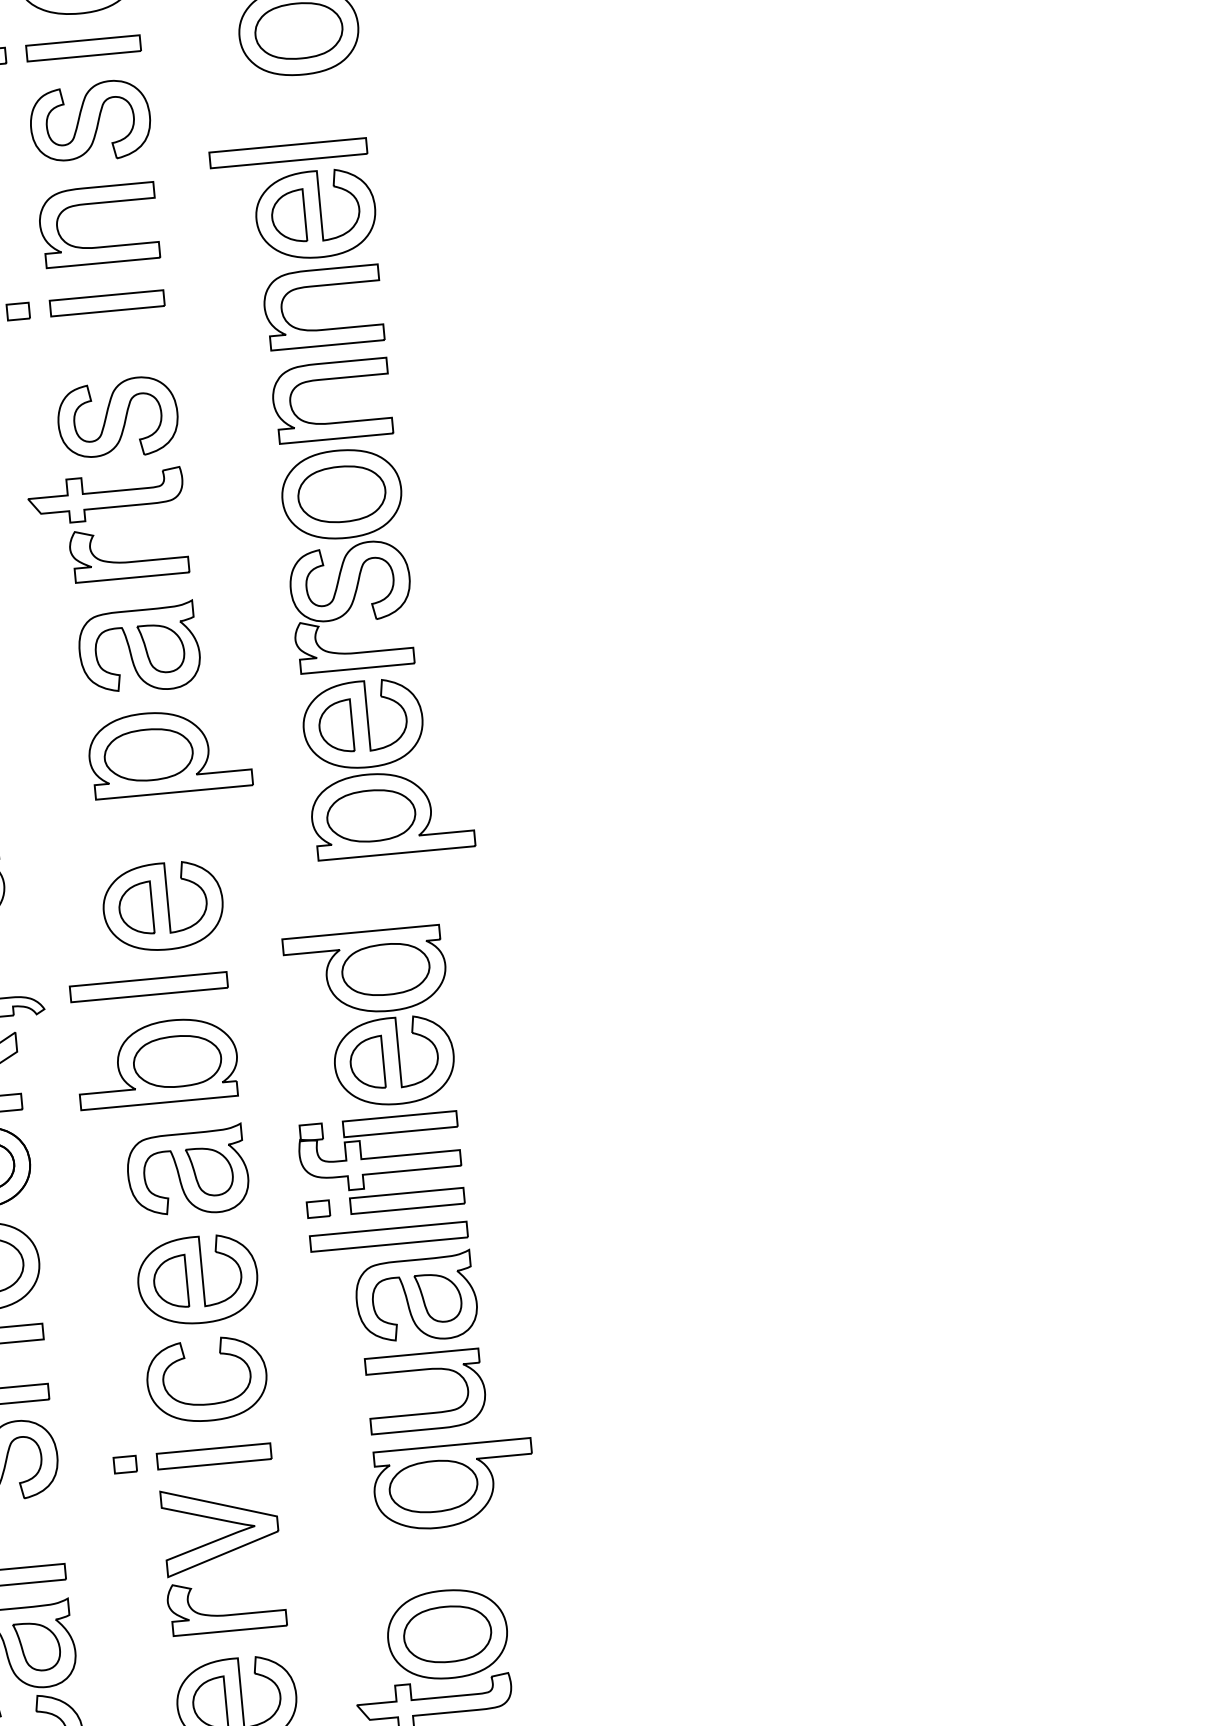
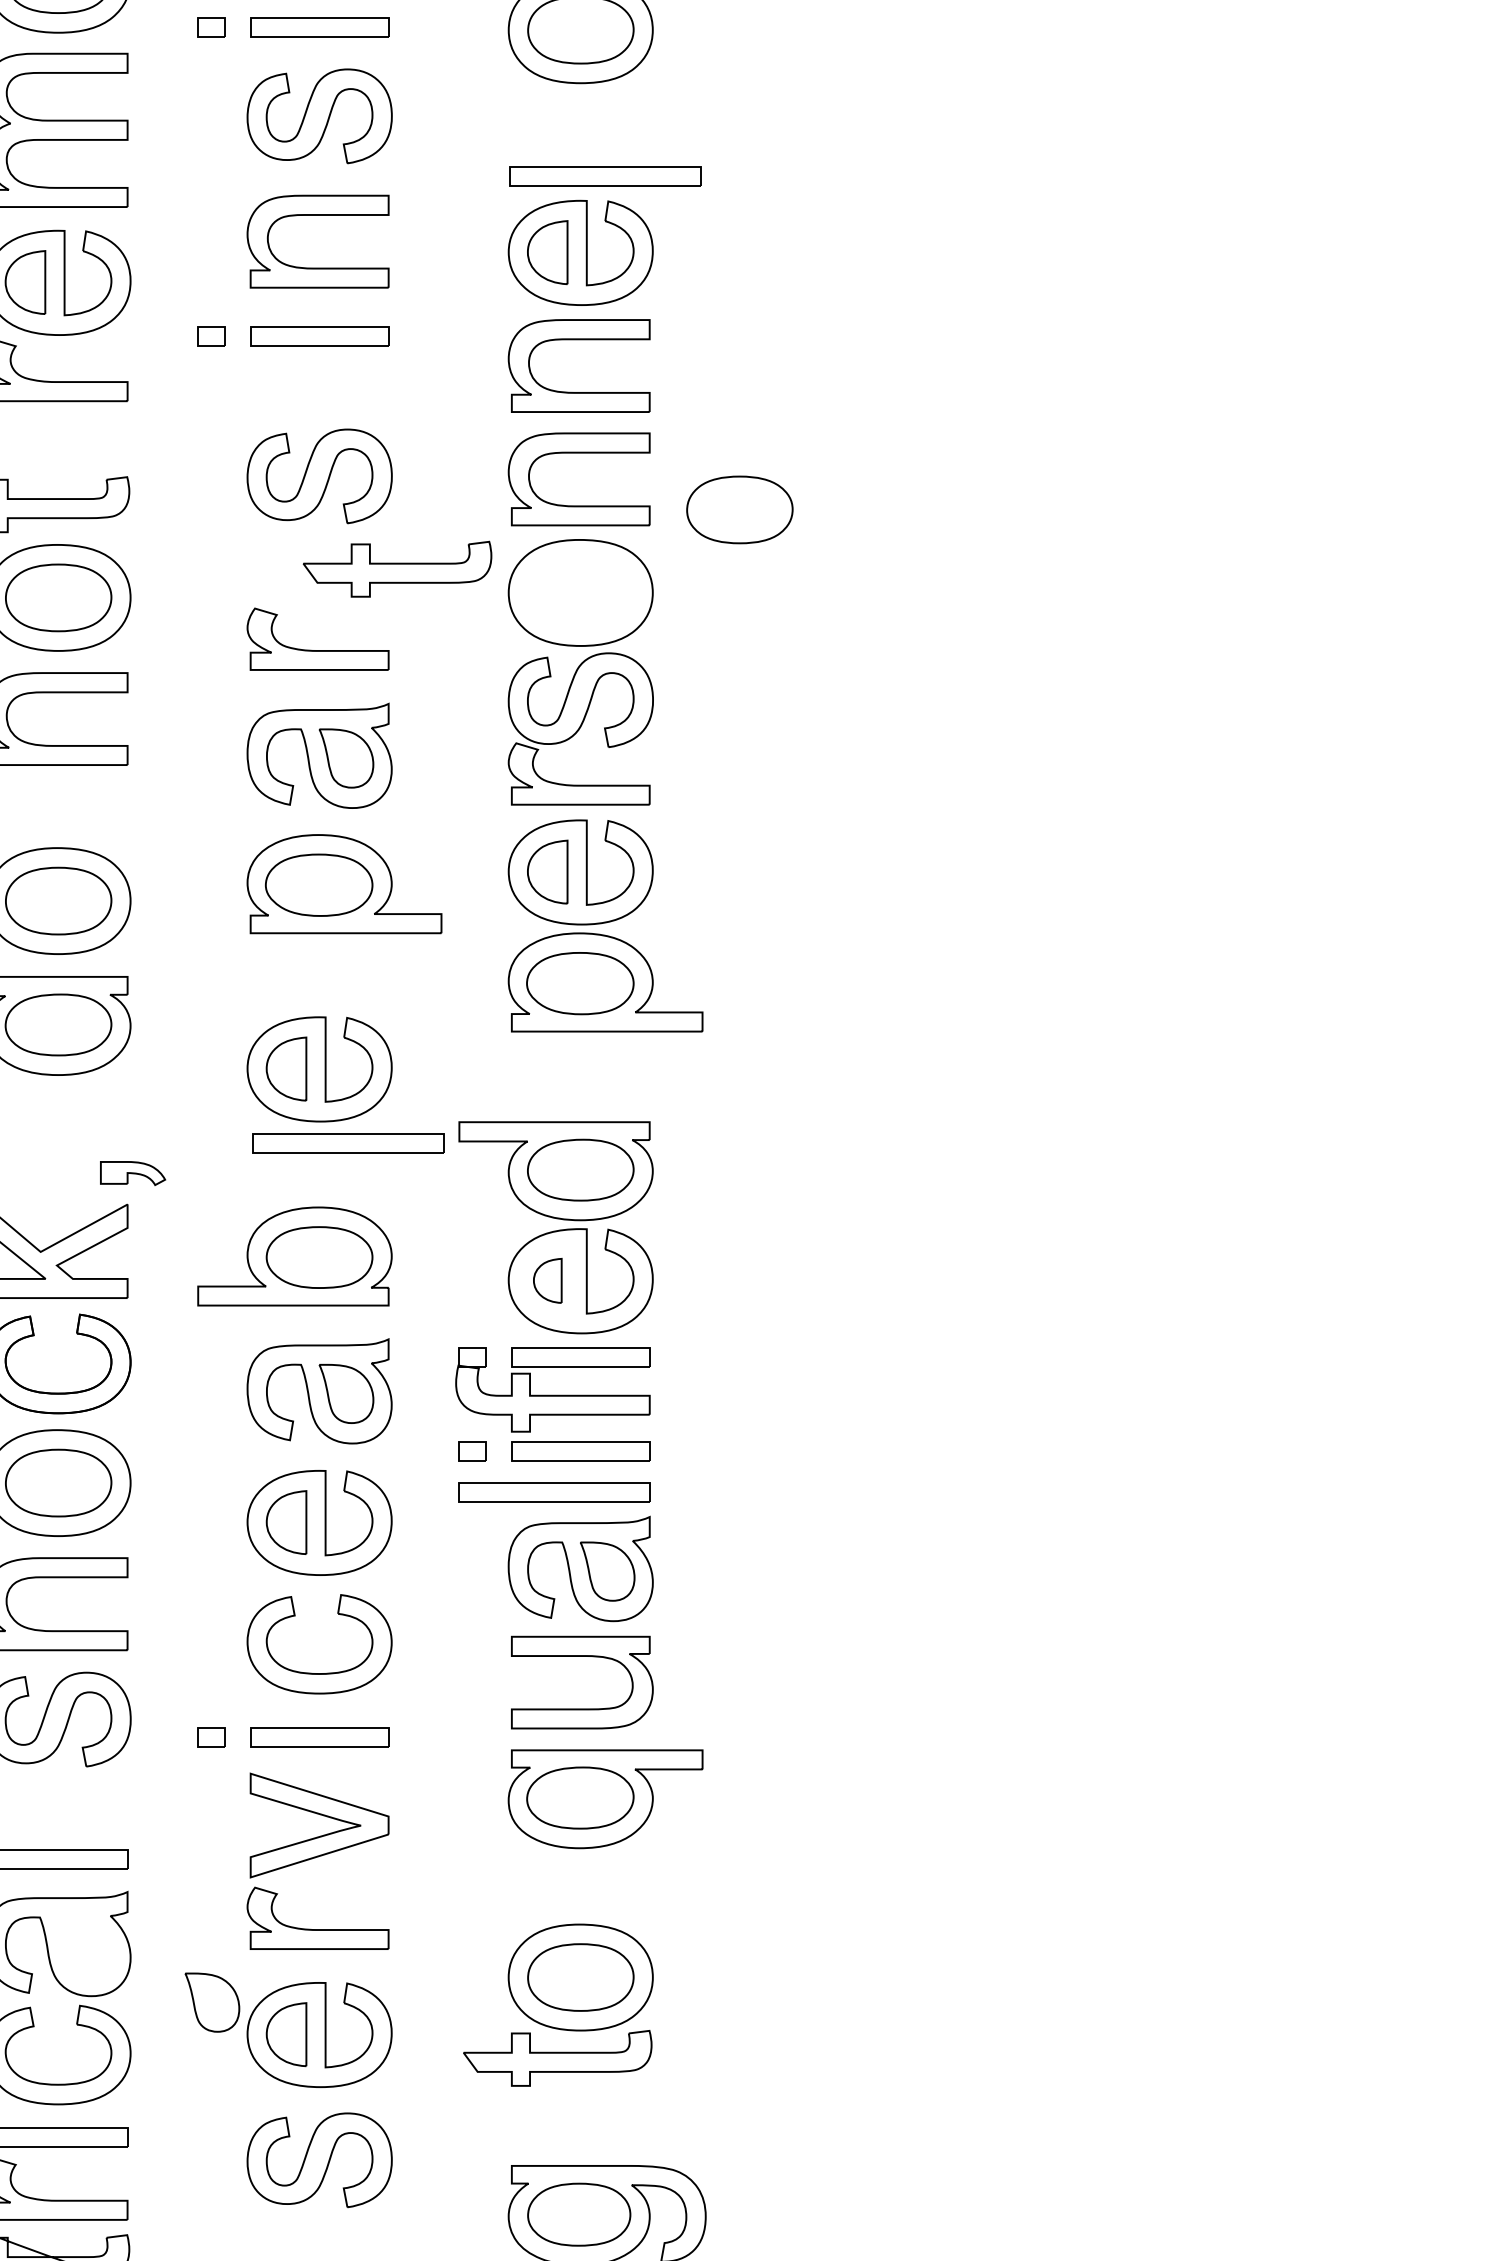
part: (288, 153) -> (605, 176), moved
part: (341, 493) -> (739, 509), moved
part: (105, 495) -> (397, 568), moved
part: (148, 986) -> (348, 1143), moved
part: (366, 1062) -> (547, 1280), size x0.7
part: (37, 1646) -> (212, 2002), moved

